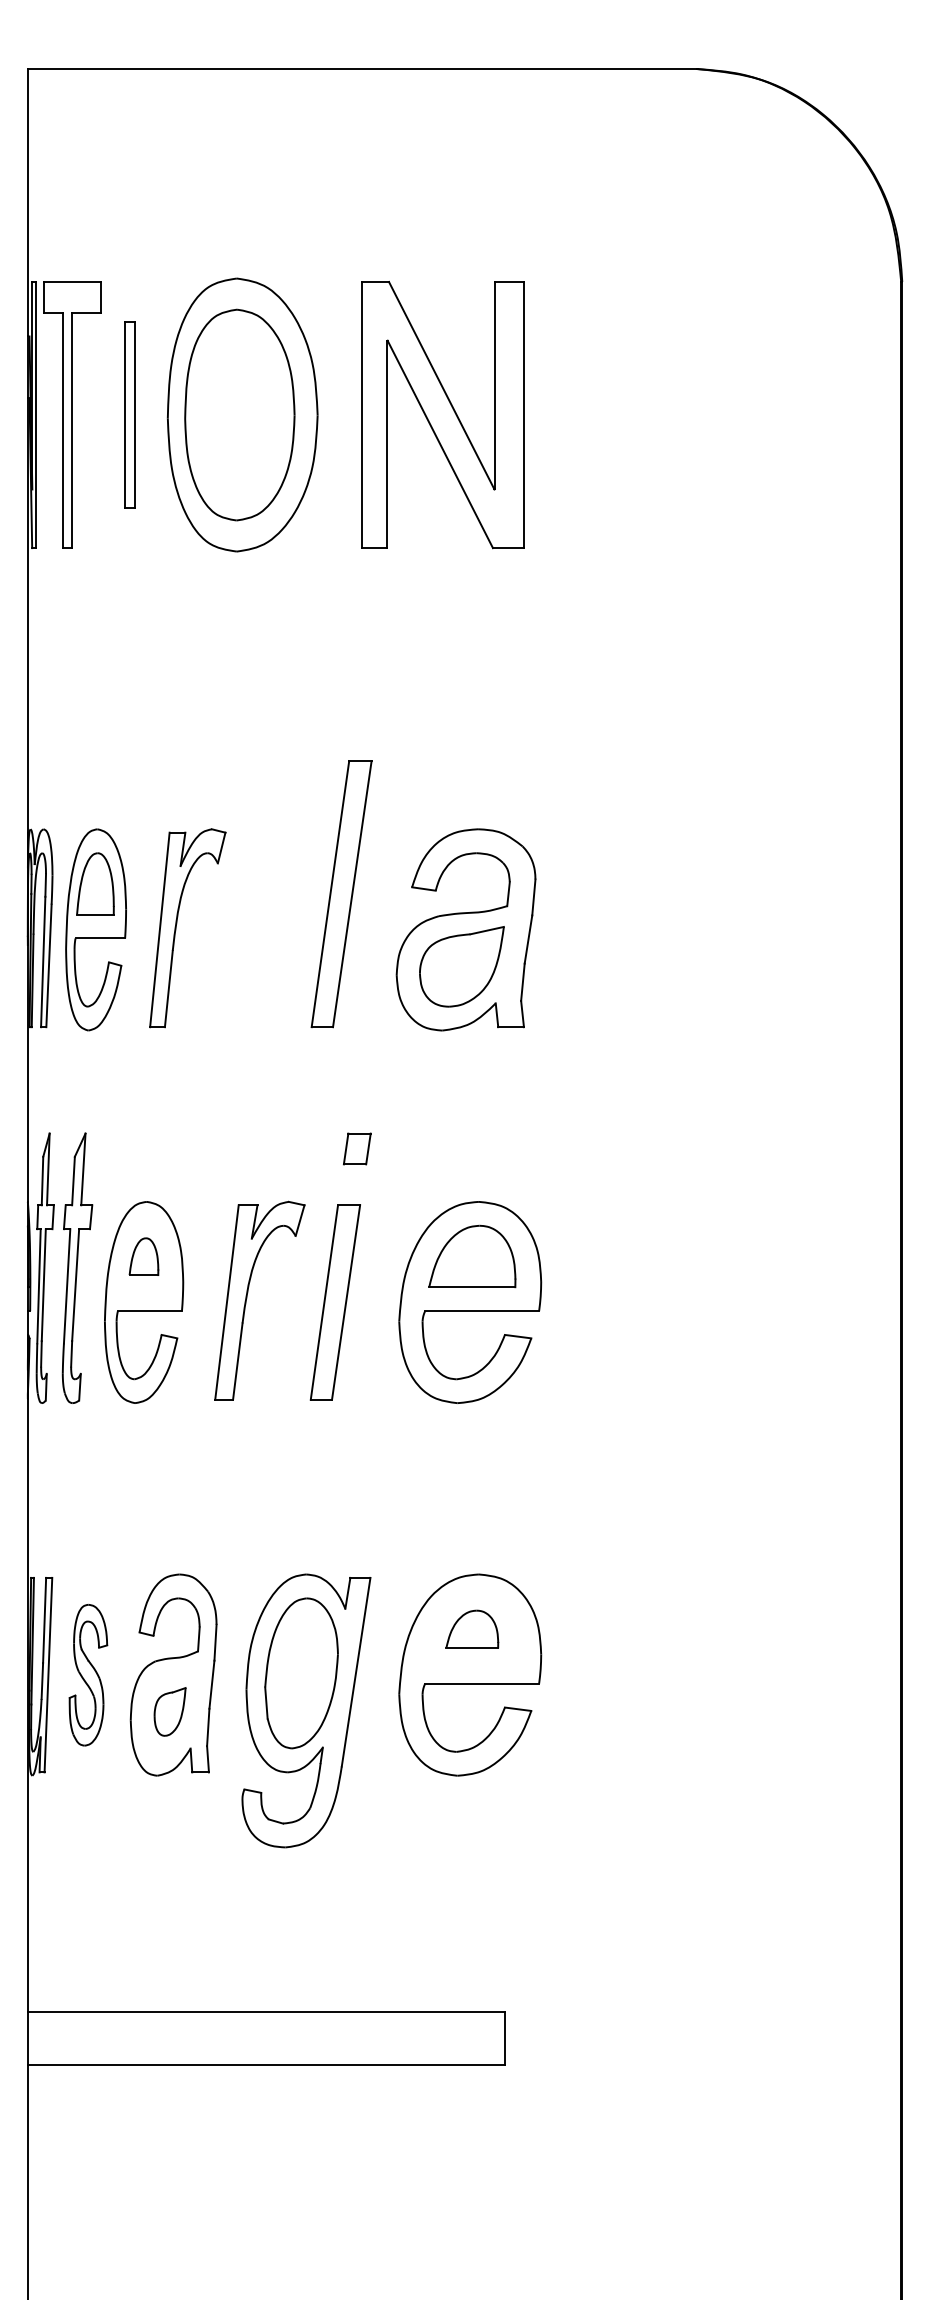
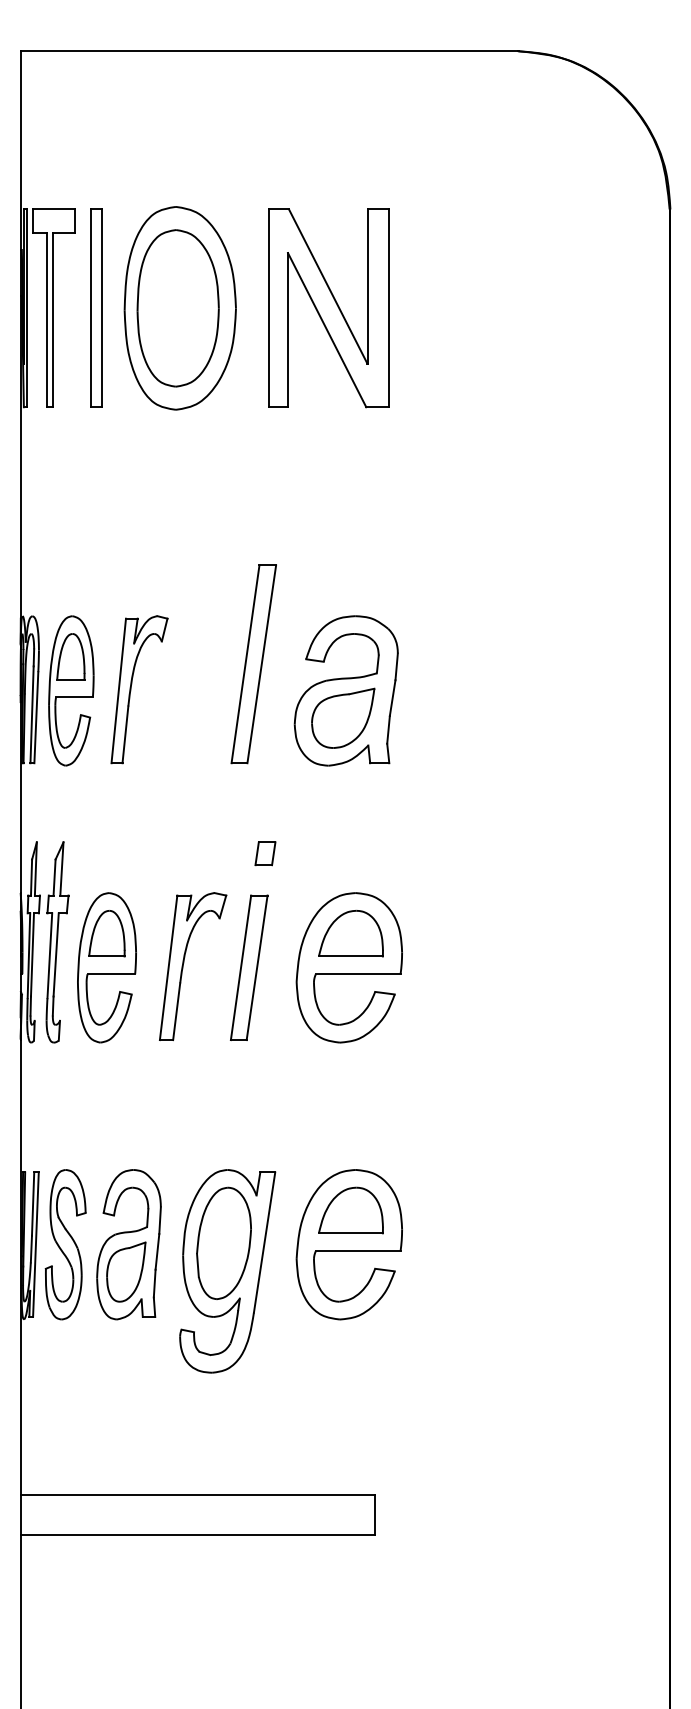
part: (129, 413) -> (96, 307), size x1.43
part: (143, 1256) -> (106, 933), size x1.67
part: (471, 1629) -> (350, 1210), size x1.67
part: (88, 1674) -> (65, 1244), size x1.43
part: (170, 1711) -> (126, 1271), size x1.67

